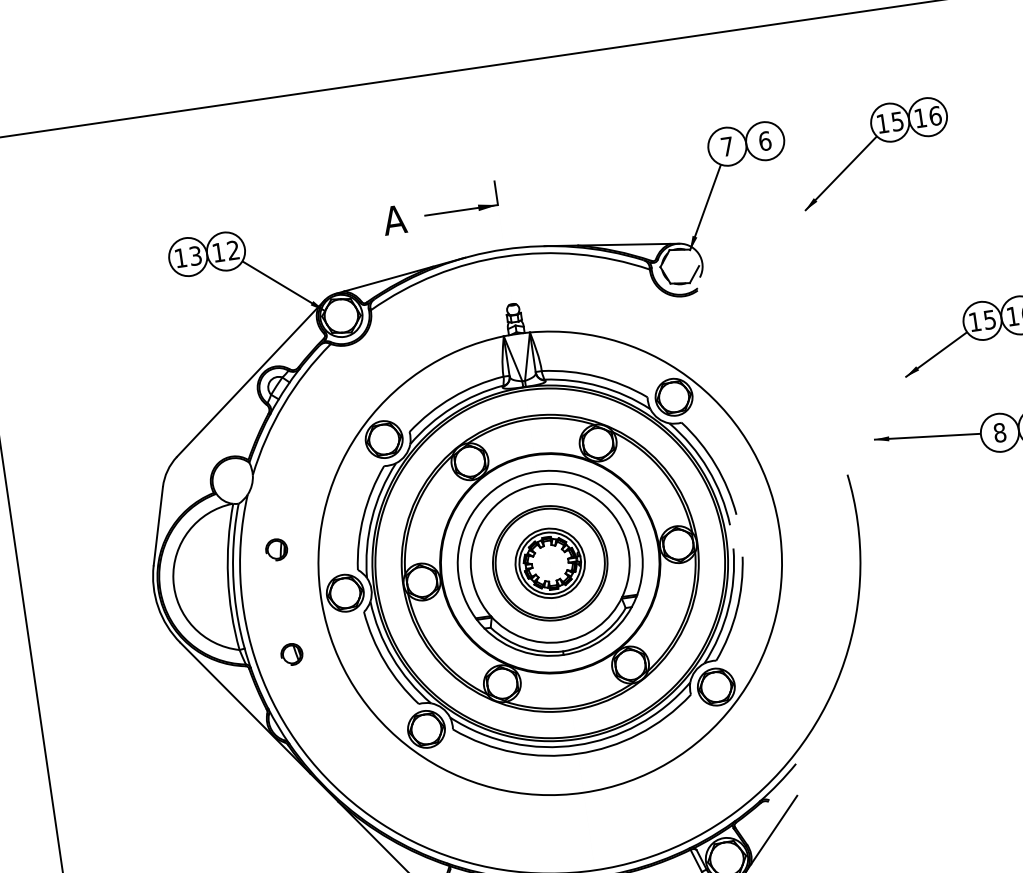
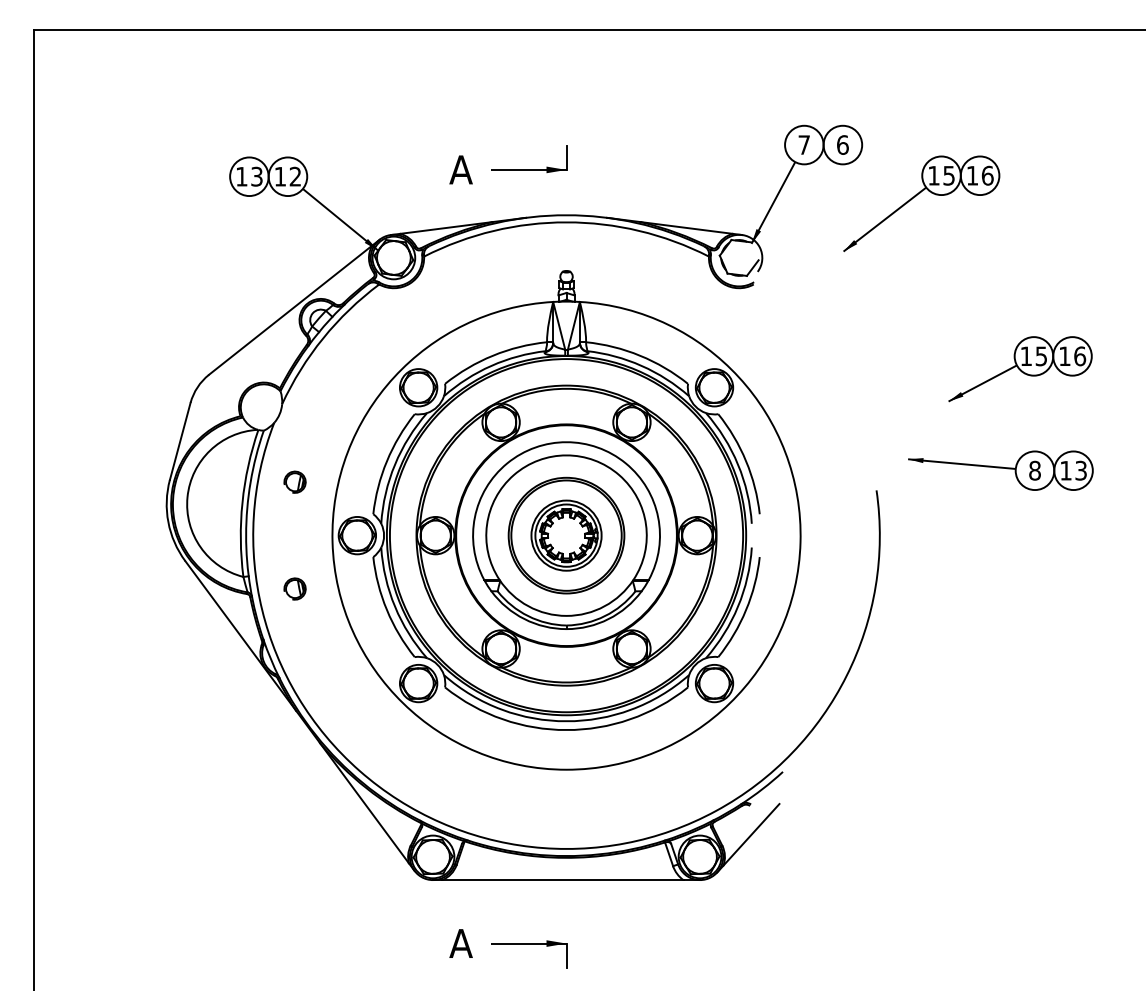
part: (867, 147) -> (915, 197), moved

